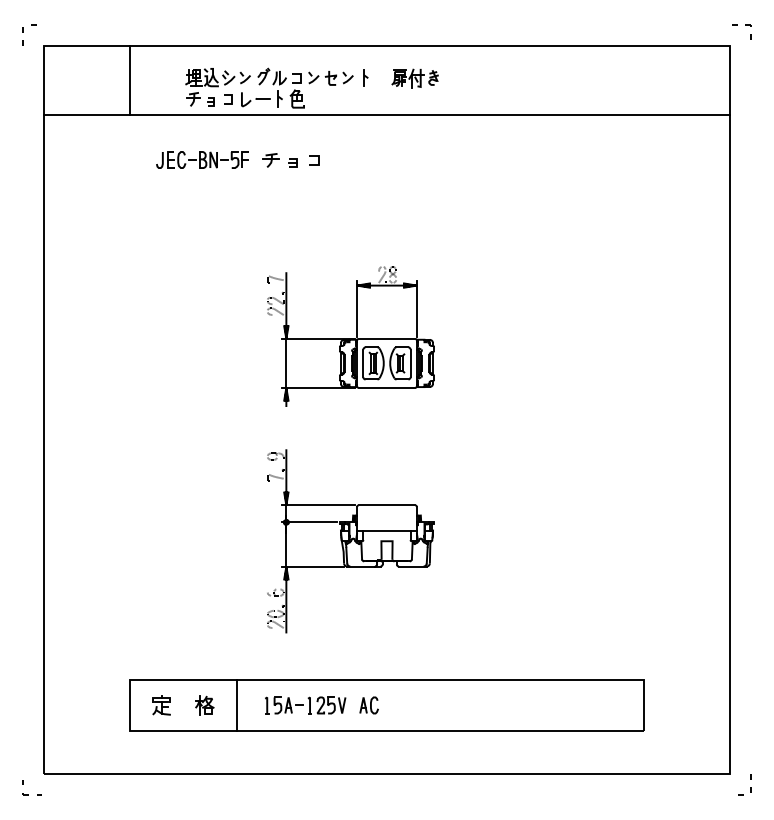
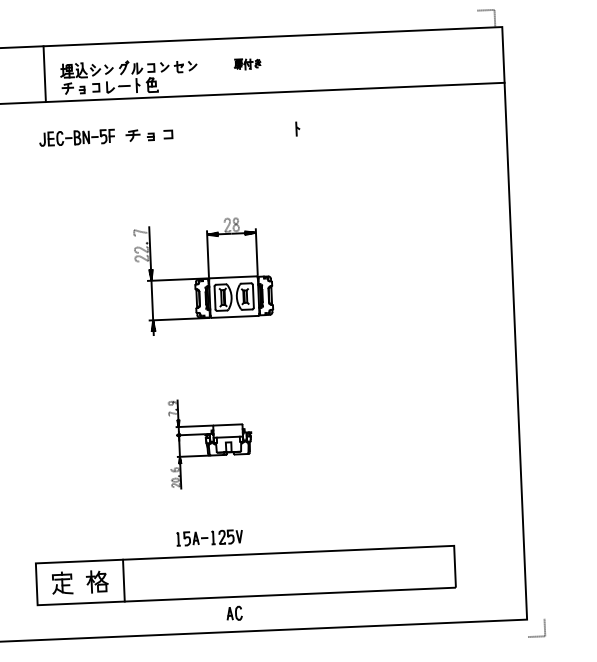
line: (737, 25) -> (483, 11), moved
part: (365, 77) -> (297, 128), moved
part: (414, 78) -> (246, 64), size x0.7
line: (130, 80) -> (45, 74), moved
part: (350, 541) -> (210, 443), size x0.6
part: (161, 705) -> (62, 583), size x1.4
part: (204, 705) -> (97, 581), size x1.4
part: (305, 705) -> (209, 537), moved
part: (368, 705) -> (234, 613), moved

